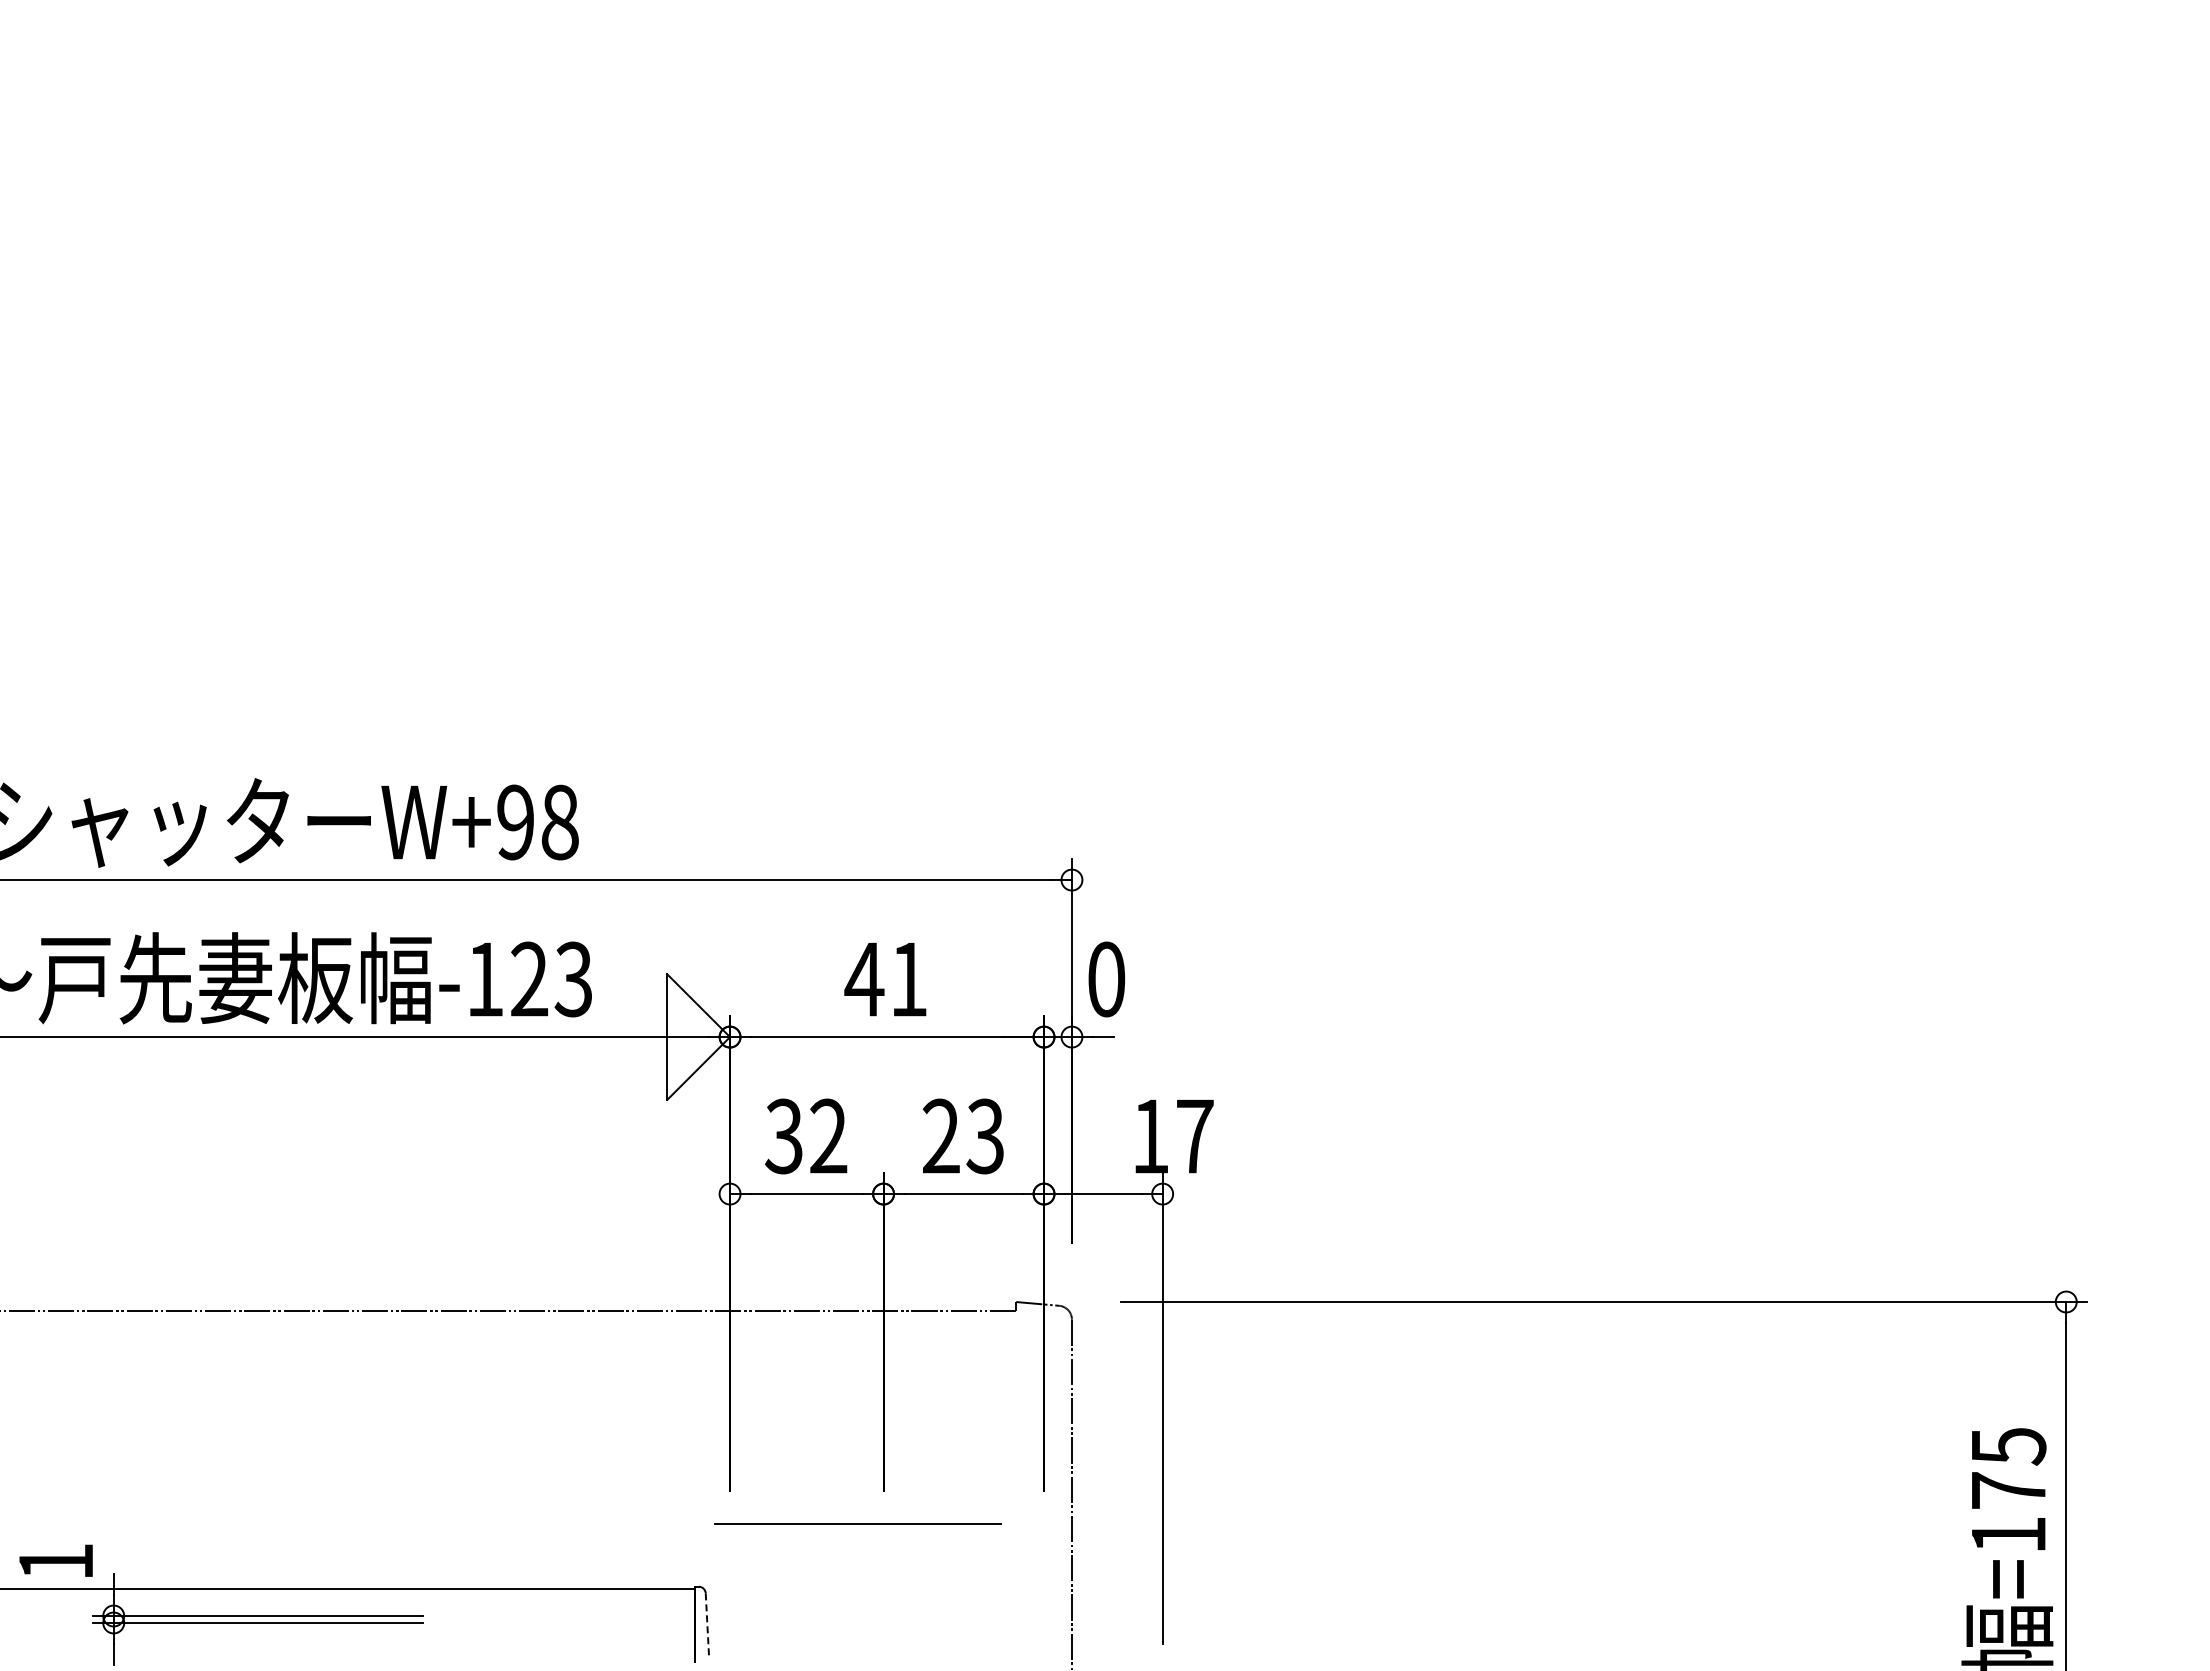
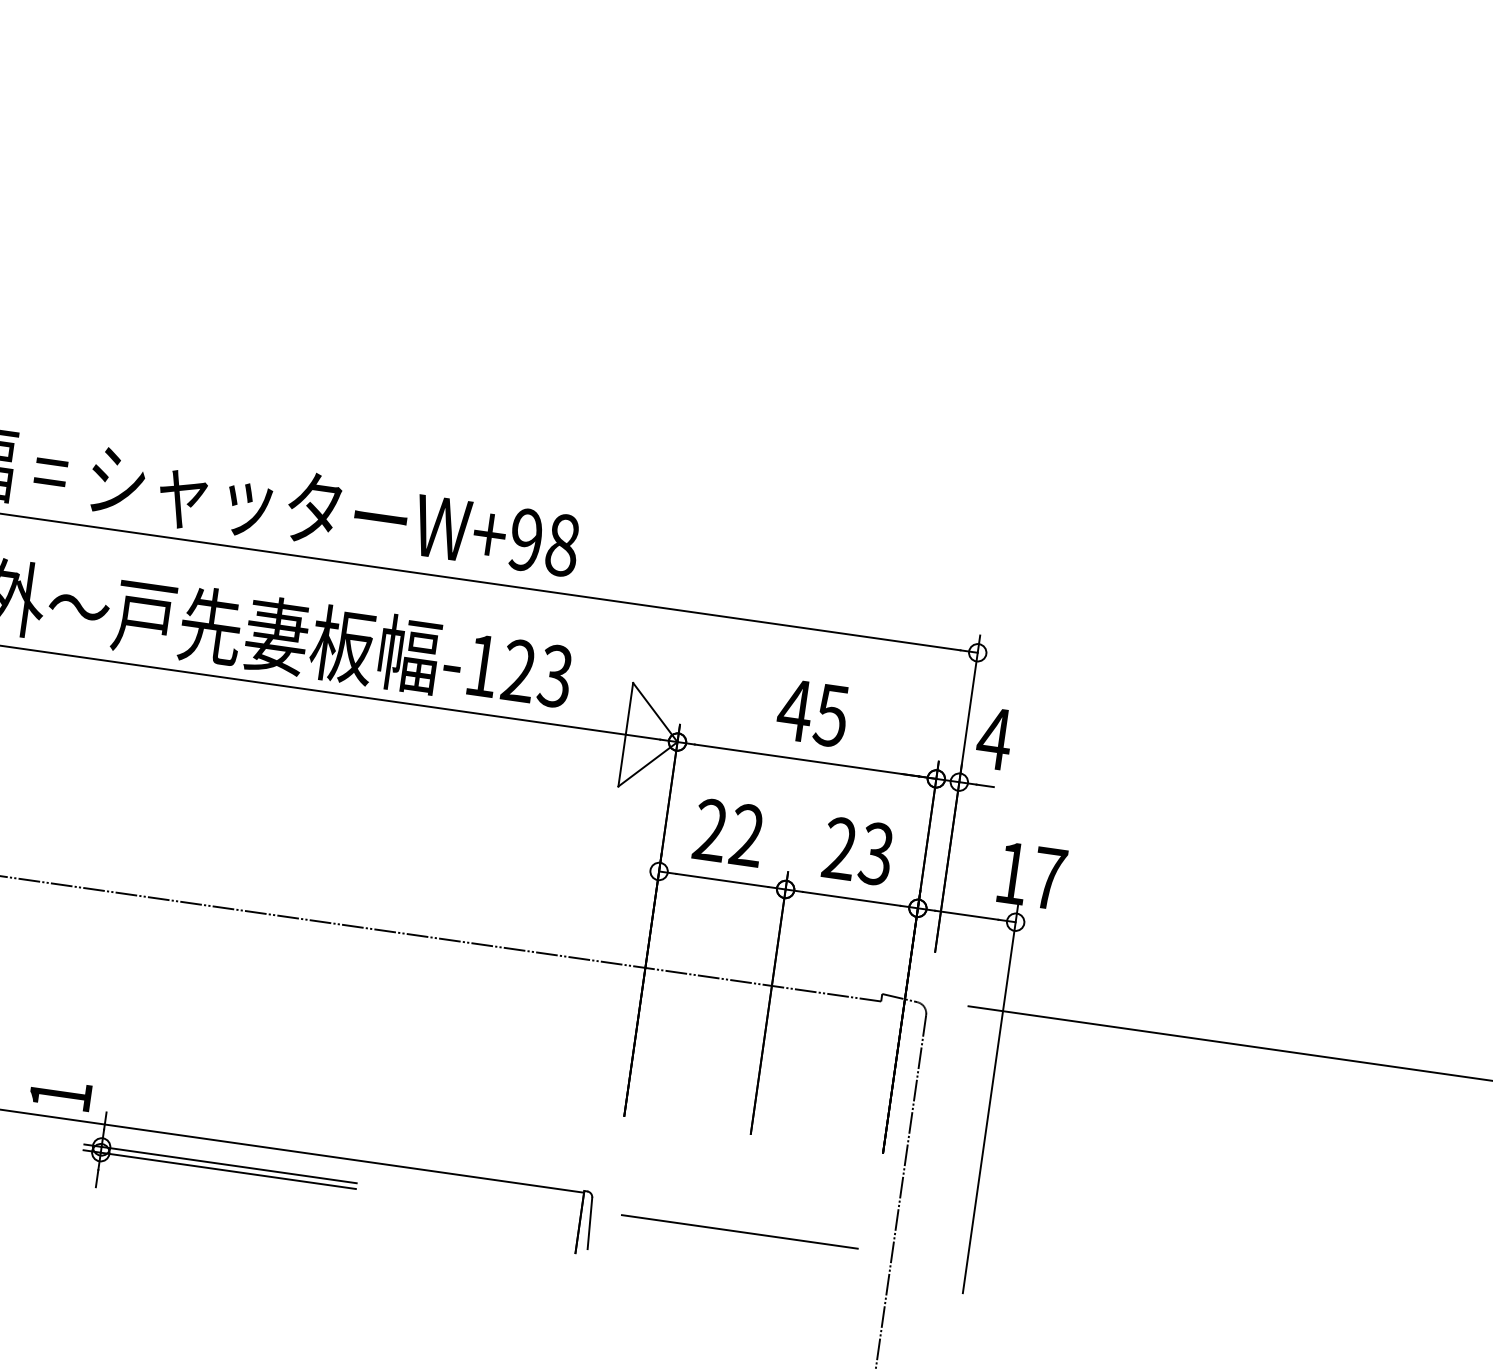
text: (908, 979) -> (831, 715), 41 -> 45
text: (1106, 979) -> (994, 738), 0 -> 4
text: (783, 1136) -> (709, 830), 32 -> 22
line: (857, 1523) -> (739, 1231), moved
line: (707, 1623) -> (590, 1222), dashed -> solid

